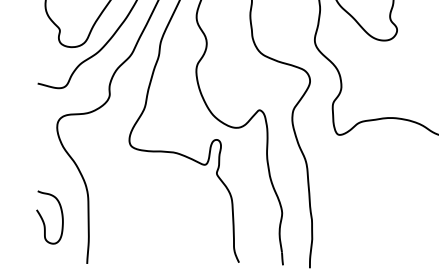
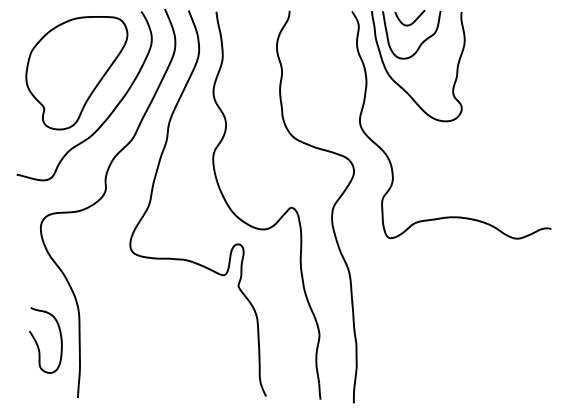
curve: (44, 220) -> (38, 344), moved

